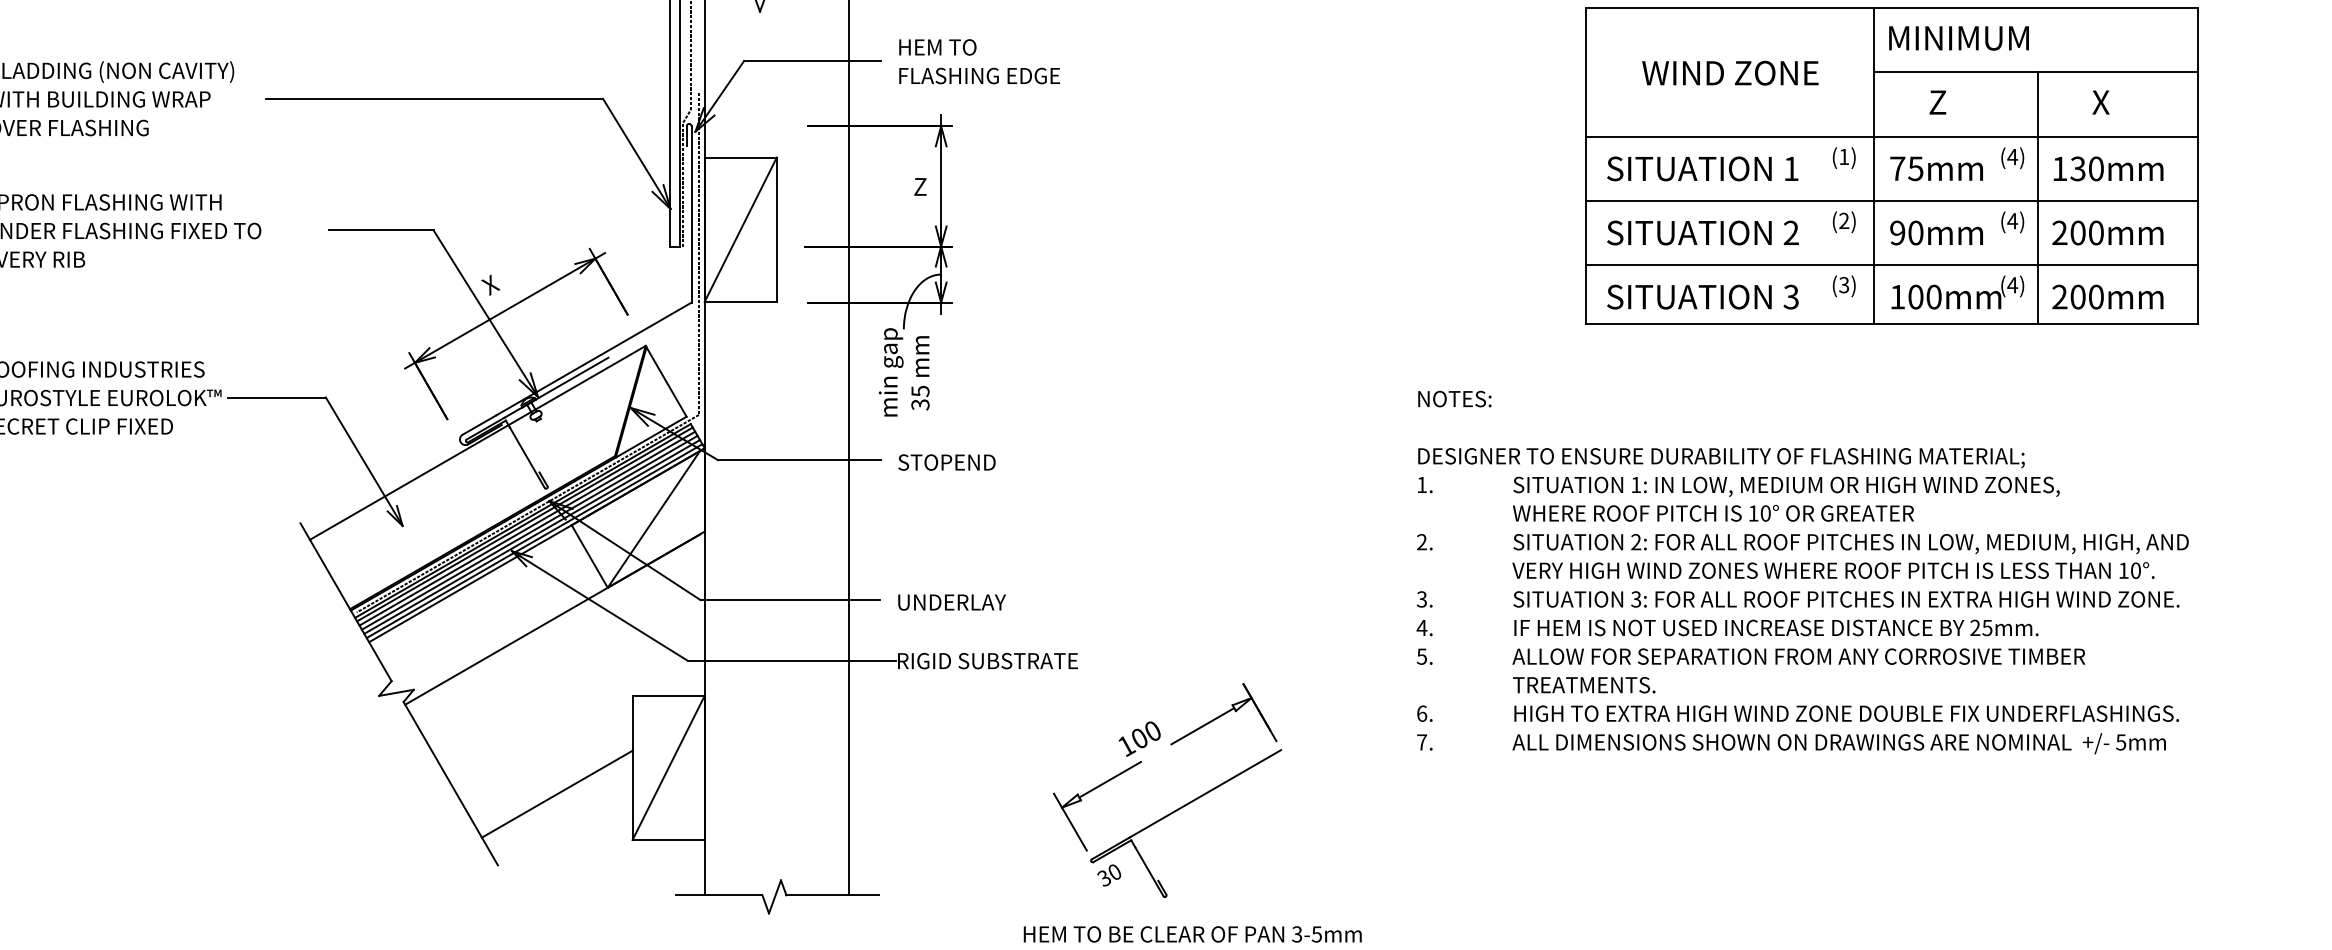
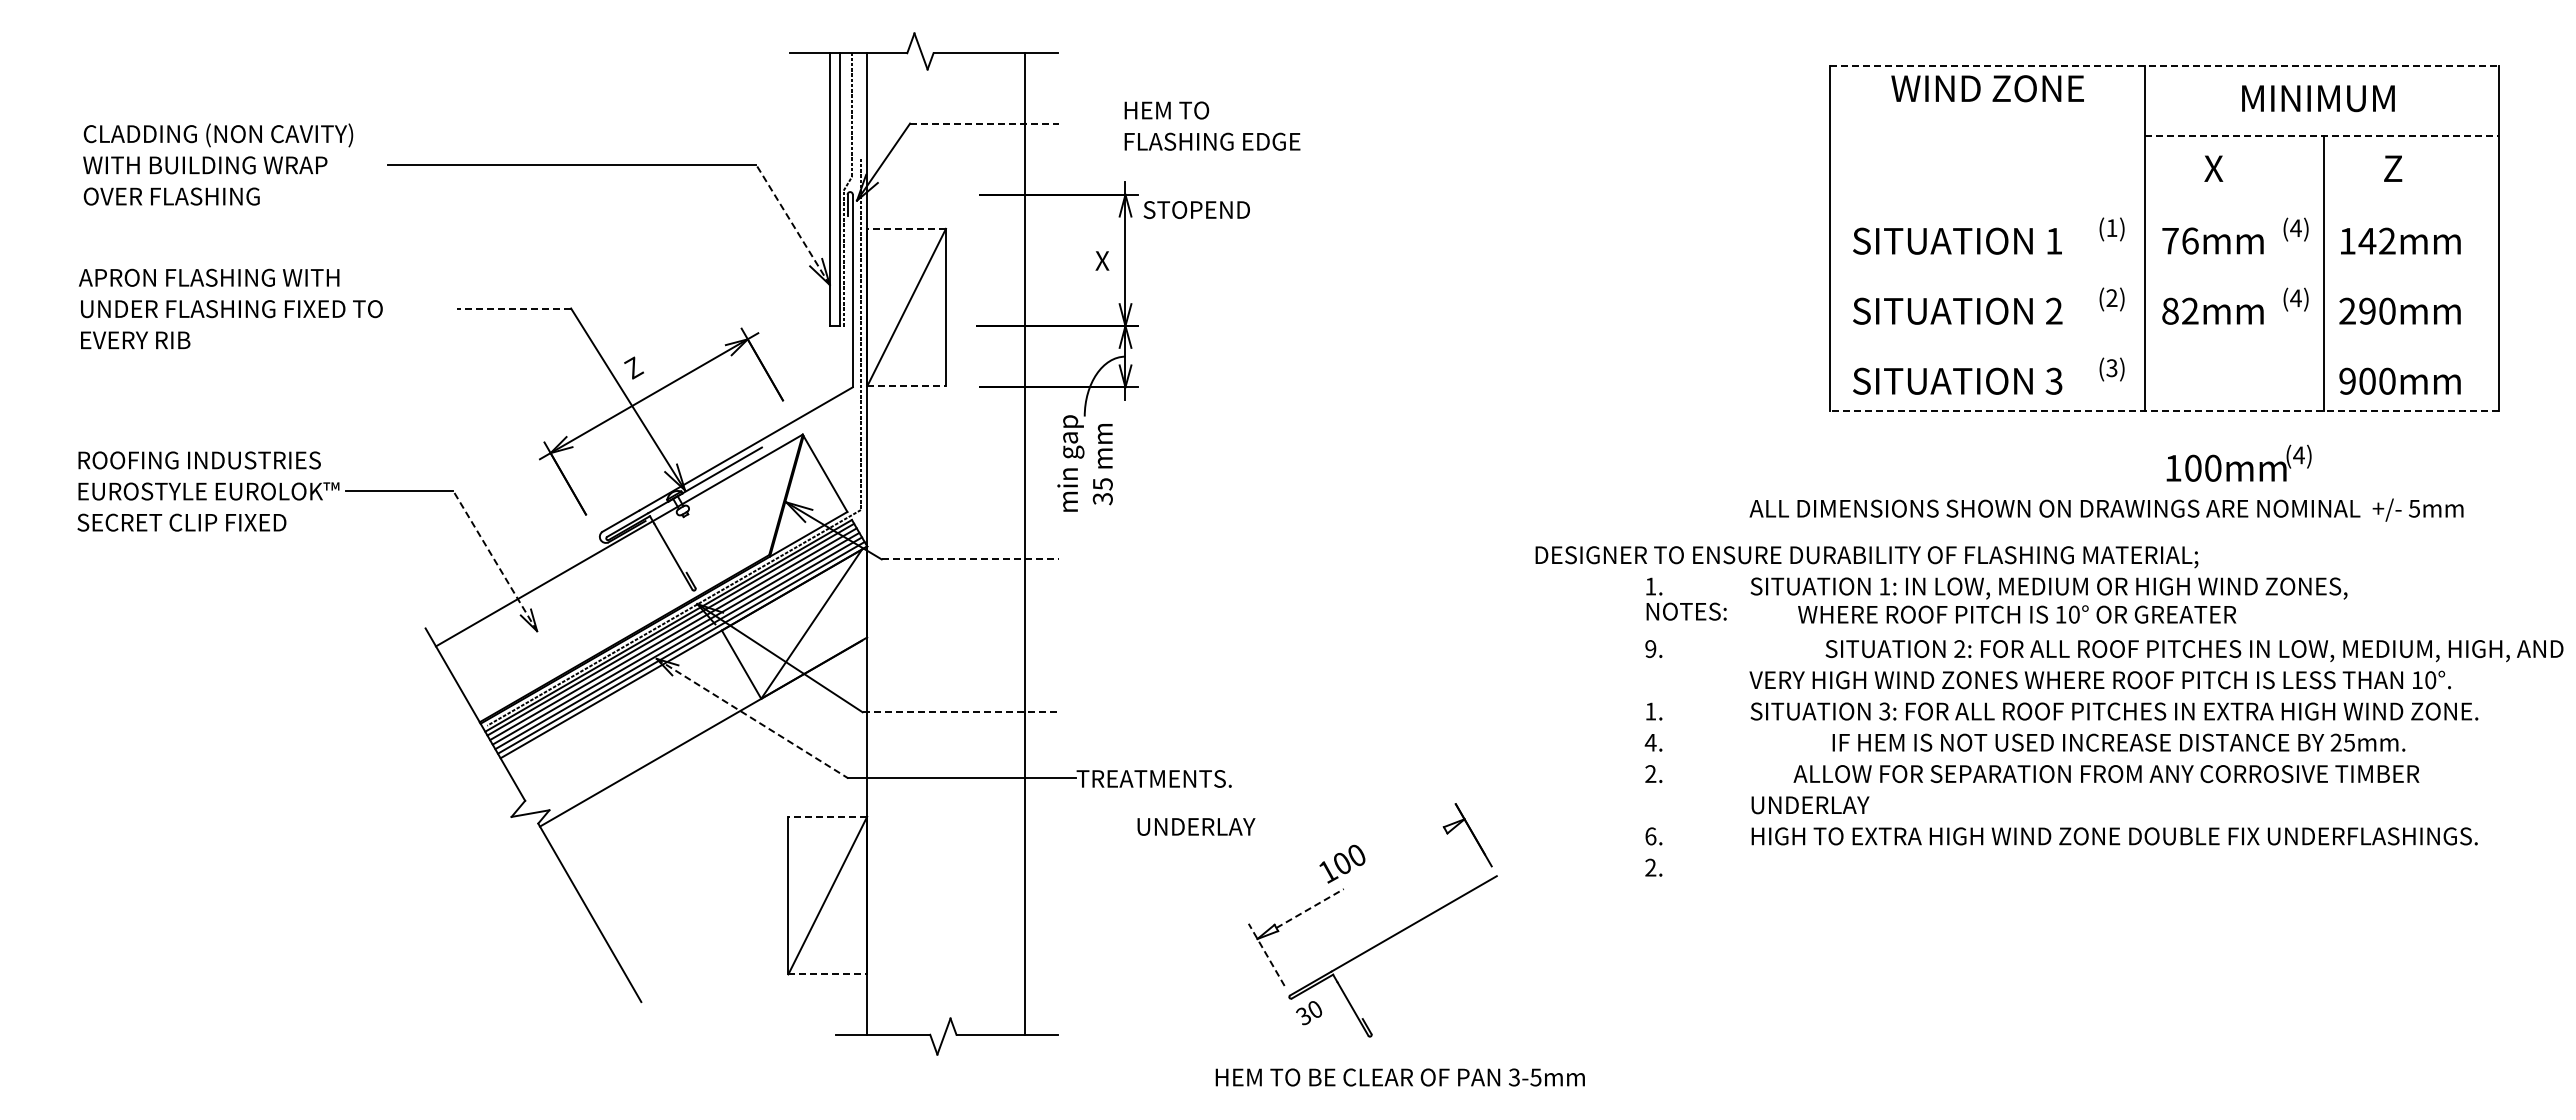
line: (1892, 8) -> (2164, 65), solid -> dashed
text: (1959, 38) -> (2318, 98), moved
line: (812, 61) -> (984, 123), solid -> dashed
text: (979, 61) -> (1212, 125), moved
line: (2035, 72) -> (2321, 135), solid -> dashed
text: (1730, 73) -> (1987, 88), moved
text: (1937, 102) -> (2213, 168), Z -> X
text: (2100, 102) -> (2392, 168), X -> Z
line: (1891, 136) -> (2163, 205), removed
line: (637, 153) -> (793, 224), solid -> dashed
line: (740, 157) -> (906, 228), solid -> dashed
text: (1915, 168) -> (2189, 240), 75mm -> 76mm
text: (2086, 168) -> (2376, 240), 130mm -> 142mm
text: (920, 186) -> (1102, 260), Z -> X
line: (1891, 200) -> (2163, 275), removed
line: (380, 230) -> (513, 308), solid -> dashed
text: (1906, 232) -> (2180, 310), 90mm -> 82mm
text: (2078, 232) -> (2367, 310), 200mm -> 290mm
line: (1891, 264) -> (2163, 345), removed
text: (490, 284) -> (633, 367), X -> Z
text: (1957, 291) -> (2238, 462), moved
text: (2059, 297) -> (2347, 381), 200mm -> 900mm
line: (741, 301) -> (907, 386), solid -> dashed
line: (1891, 324) -> (2163, 411), solid -> dashed
text: (1454, 398) -> (1686, 611), moved
text: (1721, 458) -> (1866, 557), moved
line: (799, 460) -> (970, 559), solid -> dashed
line: (364, 462) -> (495, 561), solid -> dashed
text: (946, 462) -> (1196, 209), moved
text: (1713, 513) -> (2017, 614), moved
text: (1421, 542) -> (1650, 649), 2. -> 9.
text: (1851, 544) -> (2194, 651), moved
text: (1421, 599) -> (1650, 711), 3. -> 1.
line: (790, 600) -> (960, 712), solid -> dashed
text: (952, 602) -> (1196, 826), moved
line: (599, 605) -> (752, 718), solid -> dashed
text: (1776, 627) -> (2118, 742), moved
text: (1421, 657) -> (1650, 774), 5. -> 2.
text: (1798, 657) -> (2106, 774), moved
text: (986, 660) -> (1175, 778), RIGID SUBSTRATE -> TREATMENTS.
text: (1583, 685) -> (1827, 805), TREATMENTS. -> UNDERLAY
line: (668, 695) -> (827, 816), solid -> dashed
line: (1202, 725) -> (1411, 849), removed
text: (1421, 742) -> (1650, 867), 7. -> 2.
text: (1839, 743) -> (2106, 509), moved
line: (1110, 779) -> (1310, 908), solid -> dashed
line: (556, 793) -> (705, 923), removed
line: (1070, 821) -> (1266, 954), solid -> dashed
line: (669, 840) -> (828, 974), solid -> dashed

